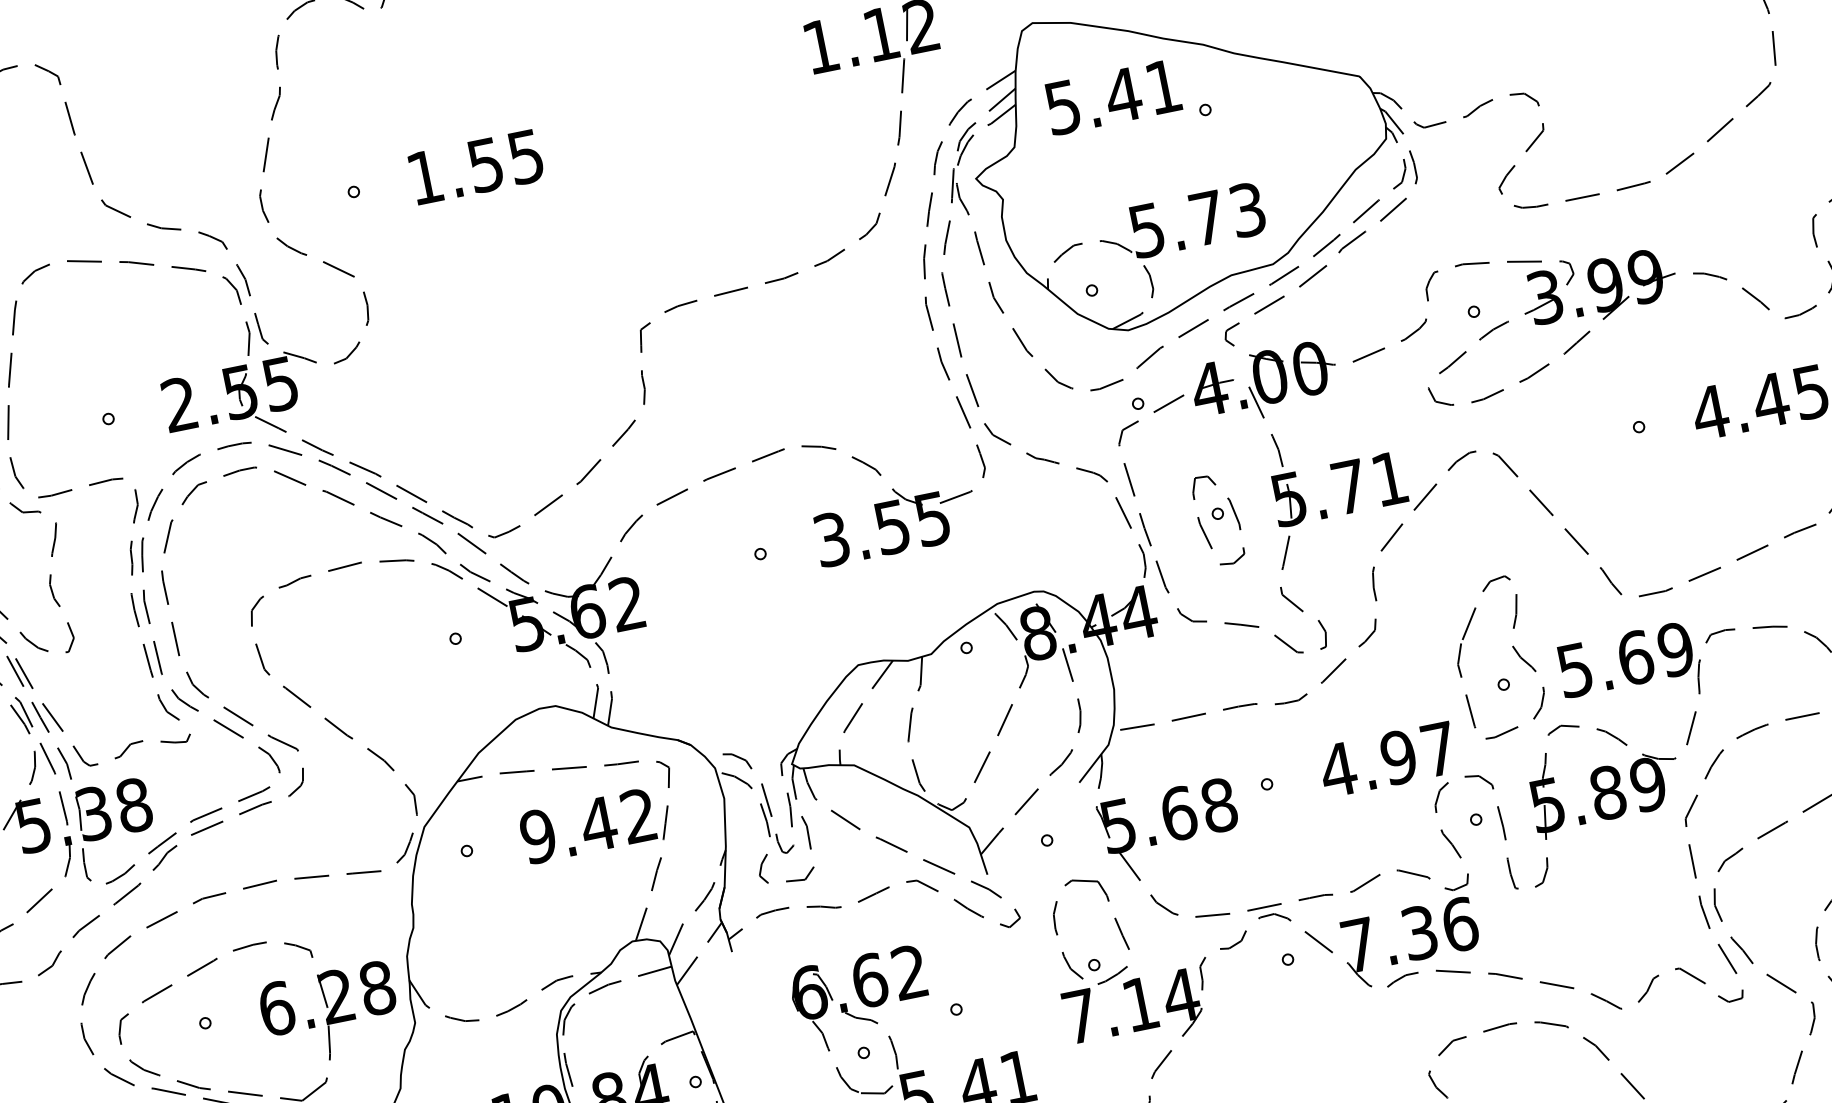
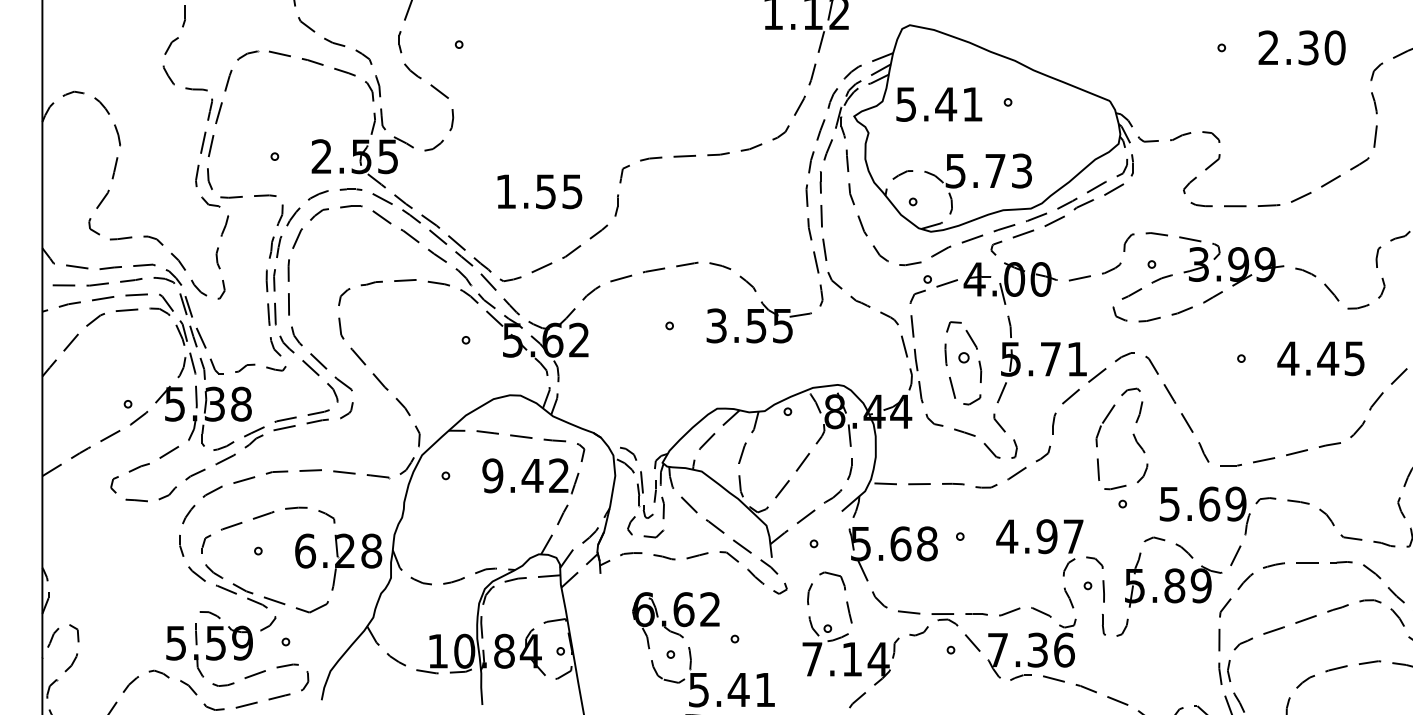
text: (1113, 97) -> (939, 104), moved
text: (475, 166) -> (539, 191), moved
part: (1218, 518) -> (963, 362), size x1.4
part: (1511, 647) -> (1132, 434), moved

